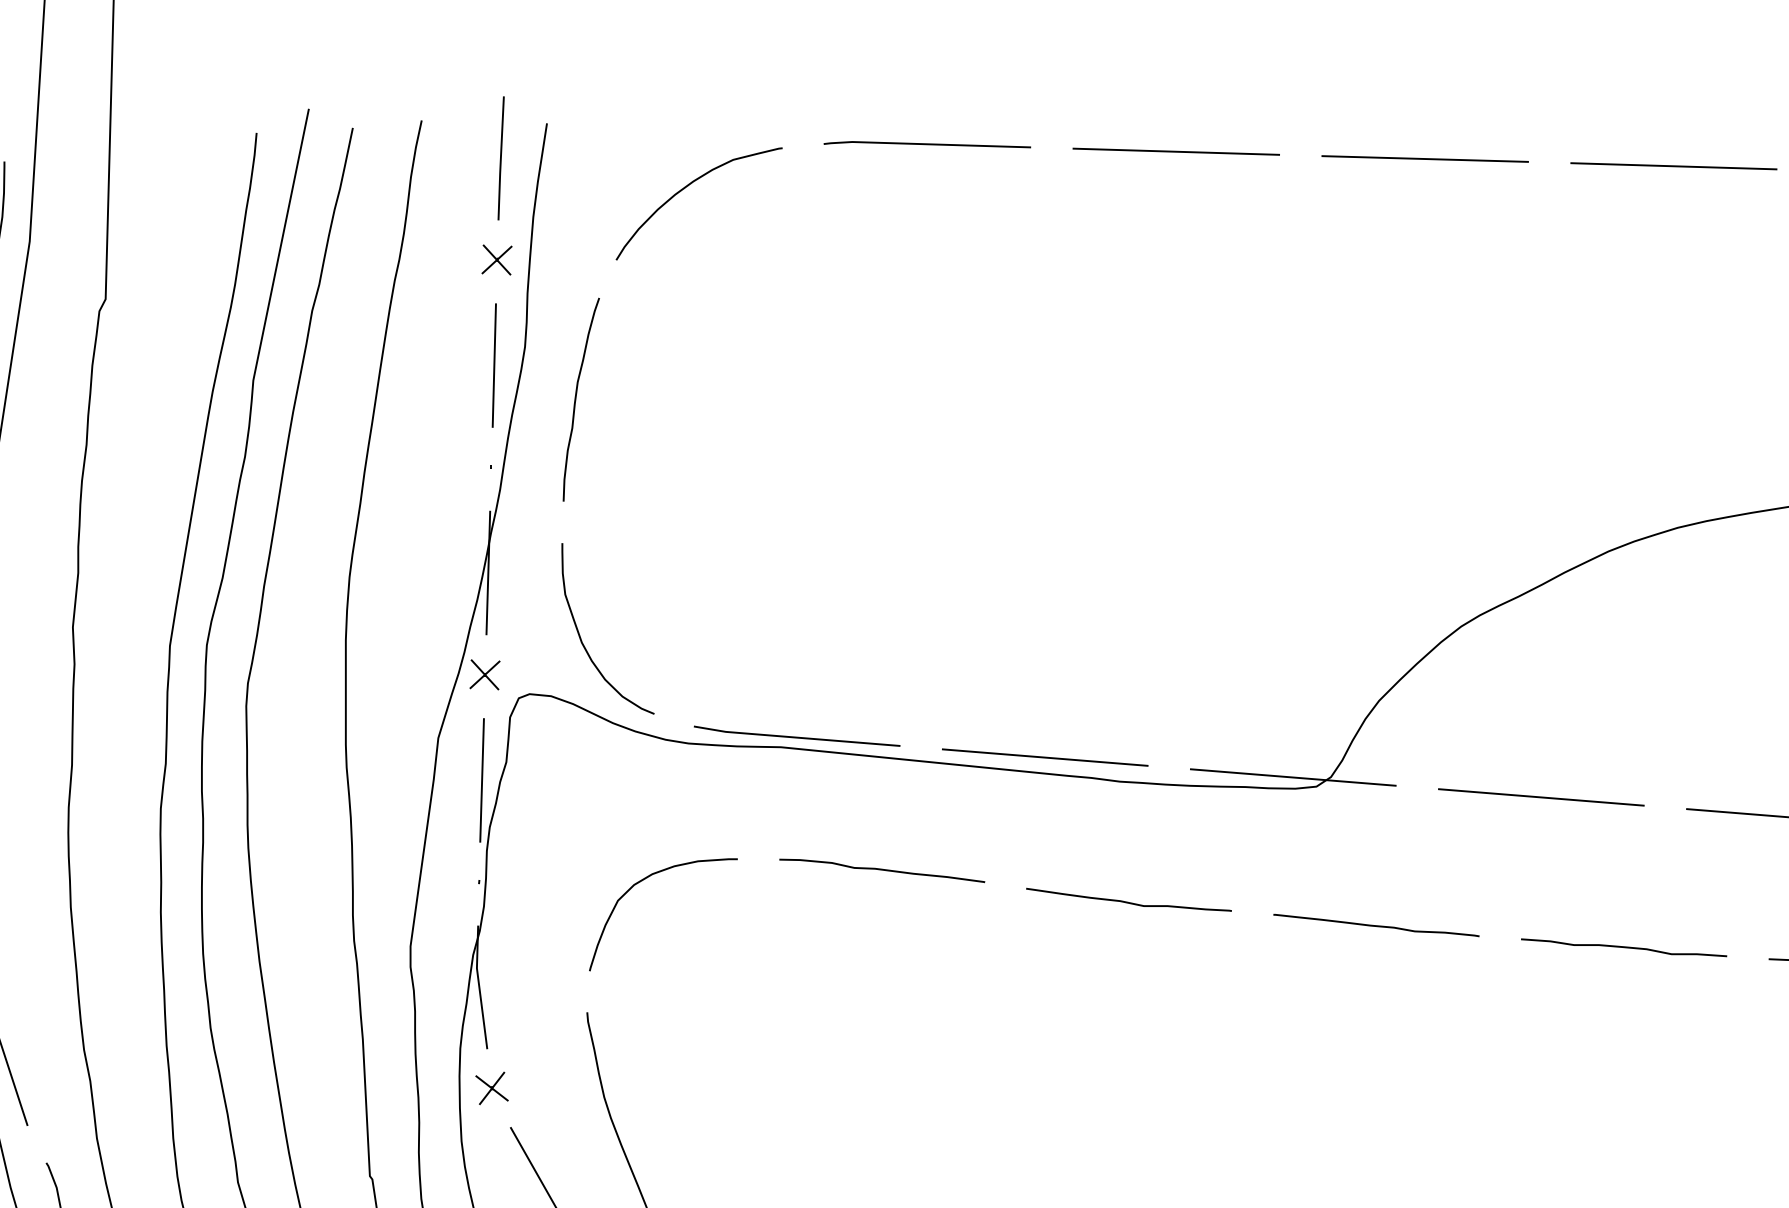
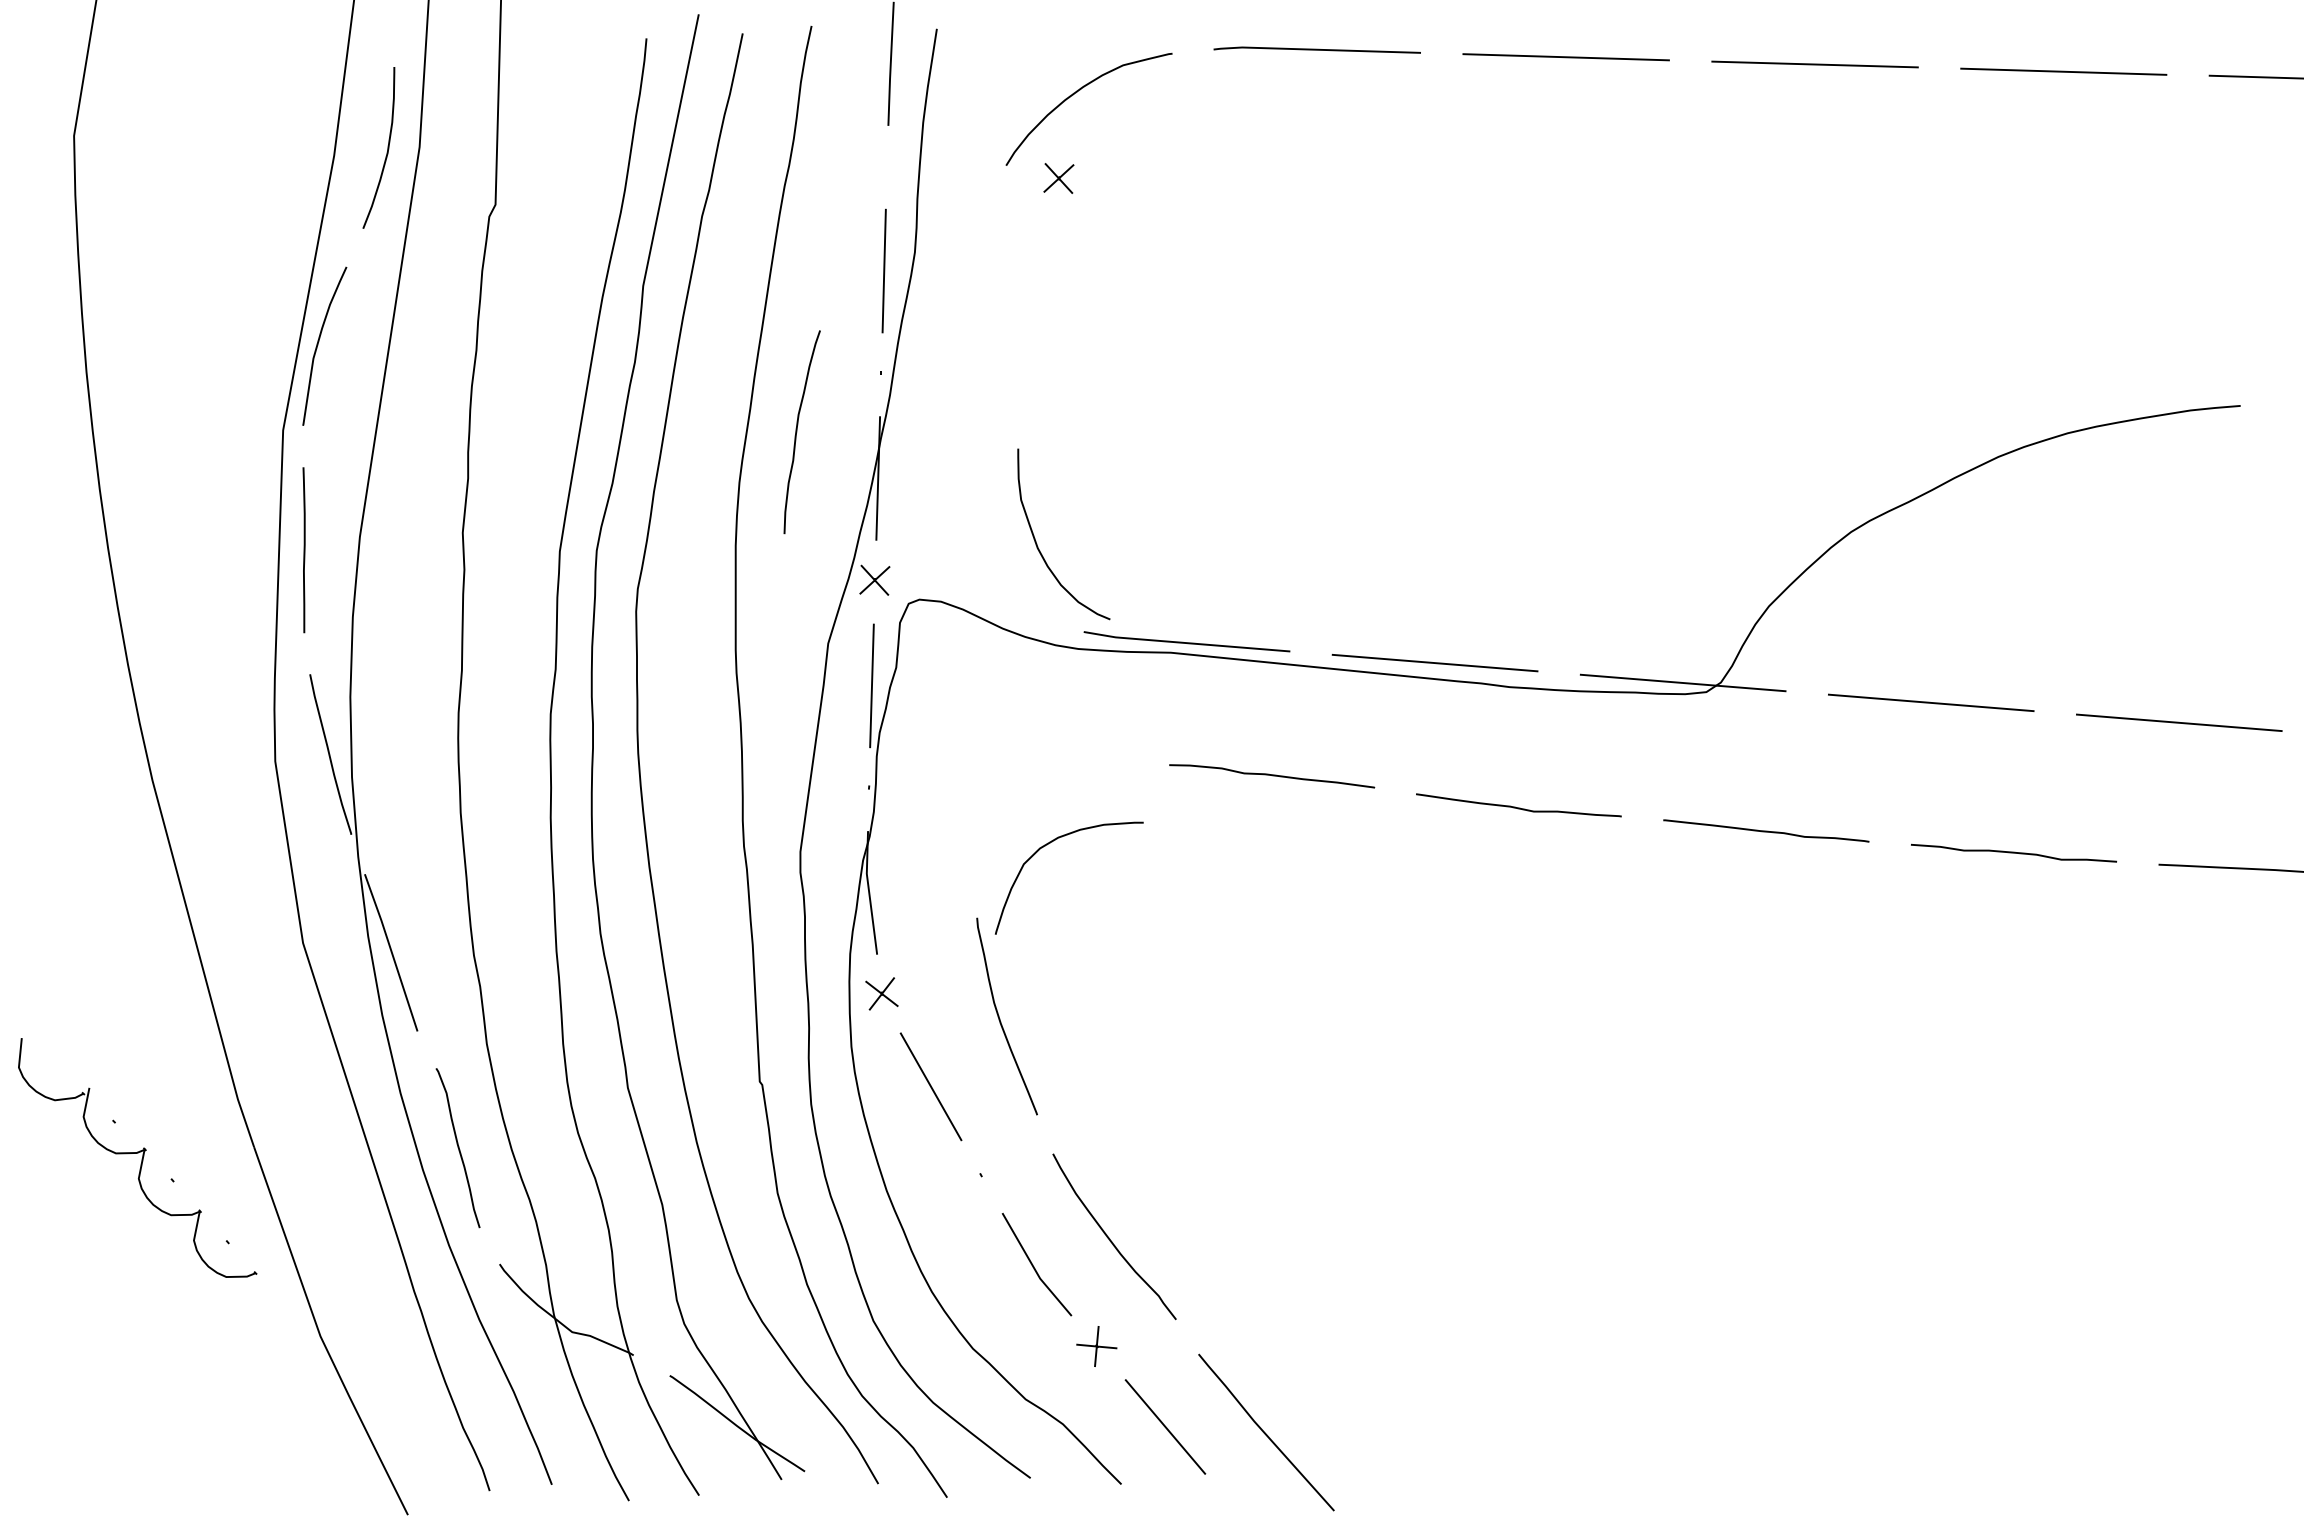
part: (496, 260) -> (1058, 178), moved
curve: (576, 400) -> (797, 432), moved
curve: (581, 638) -> (1037, 543), moved
curve: (641, 882) -> (1047, 845), moved

